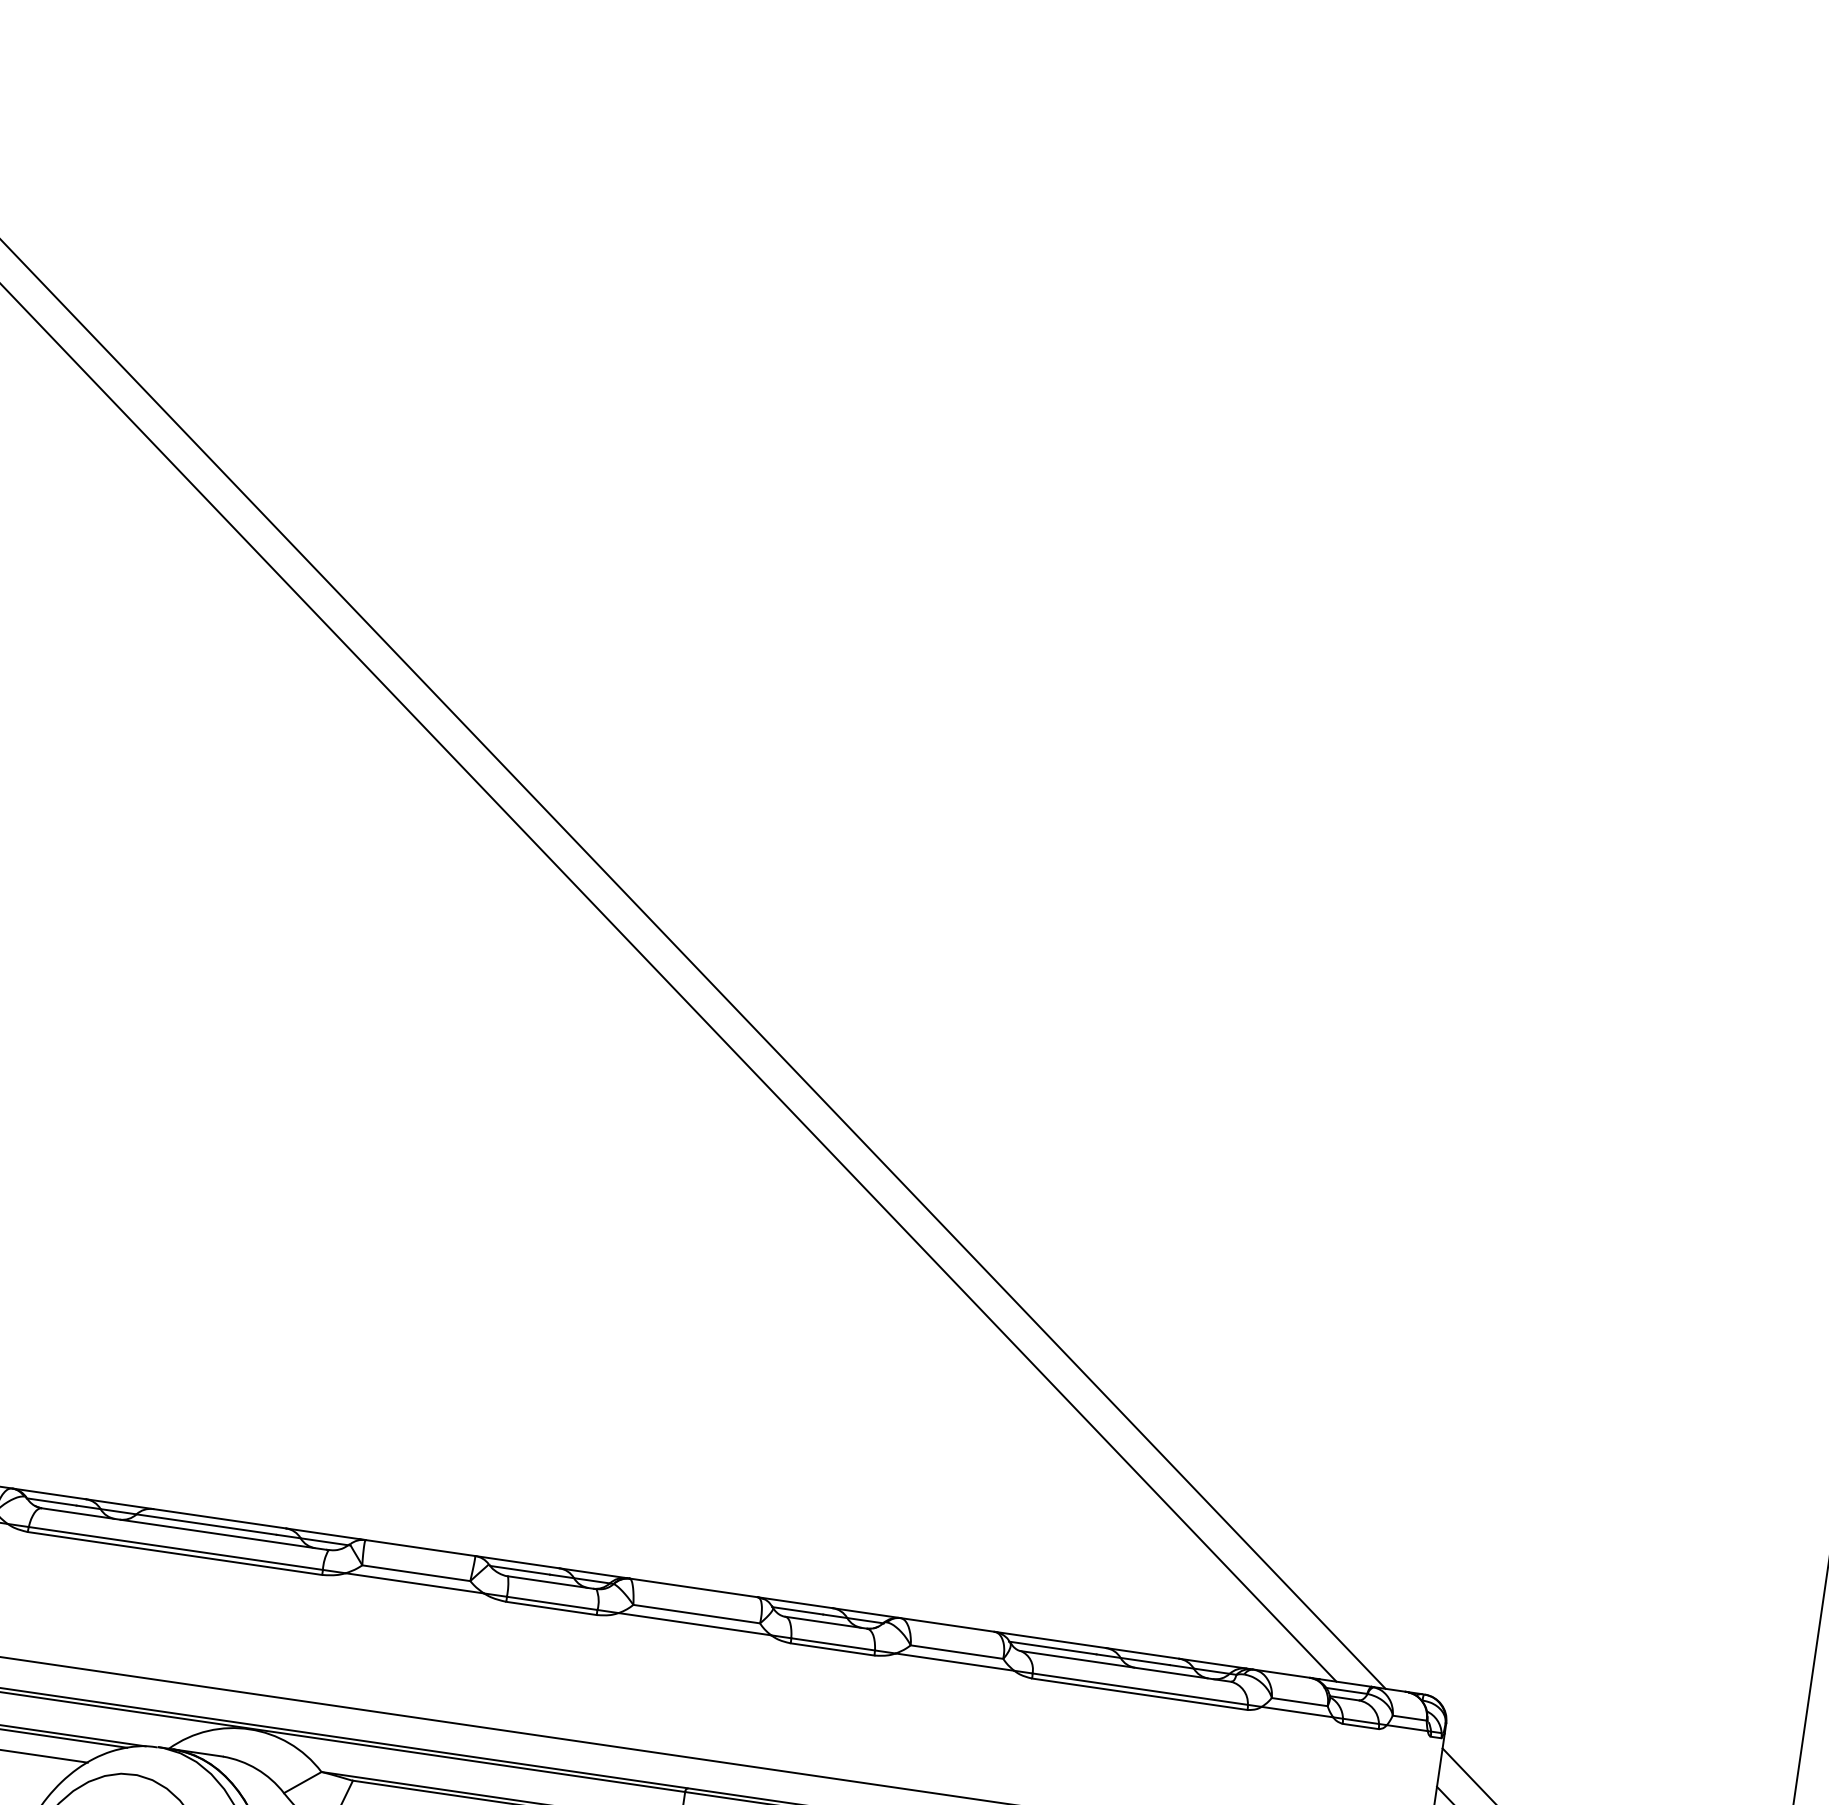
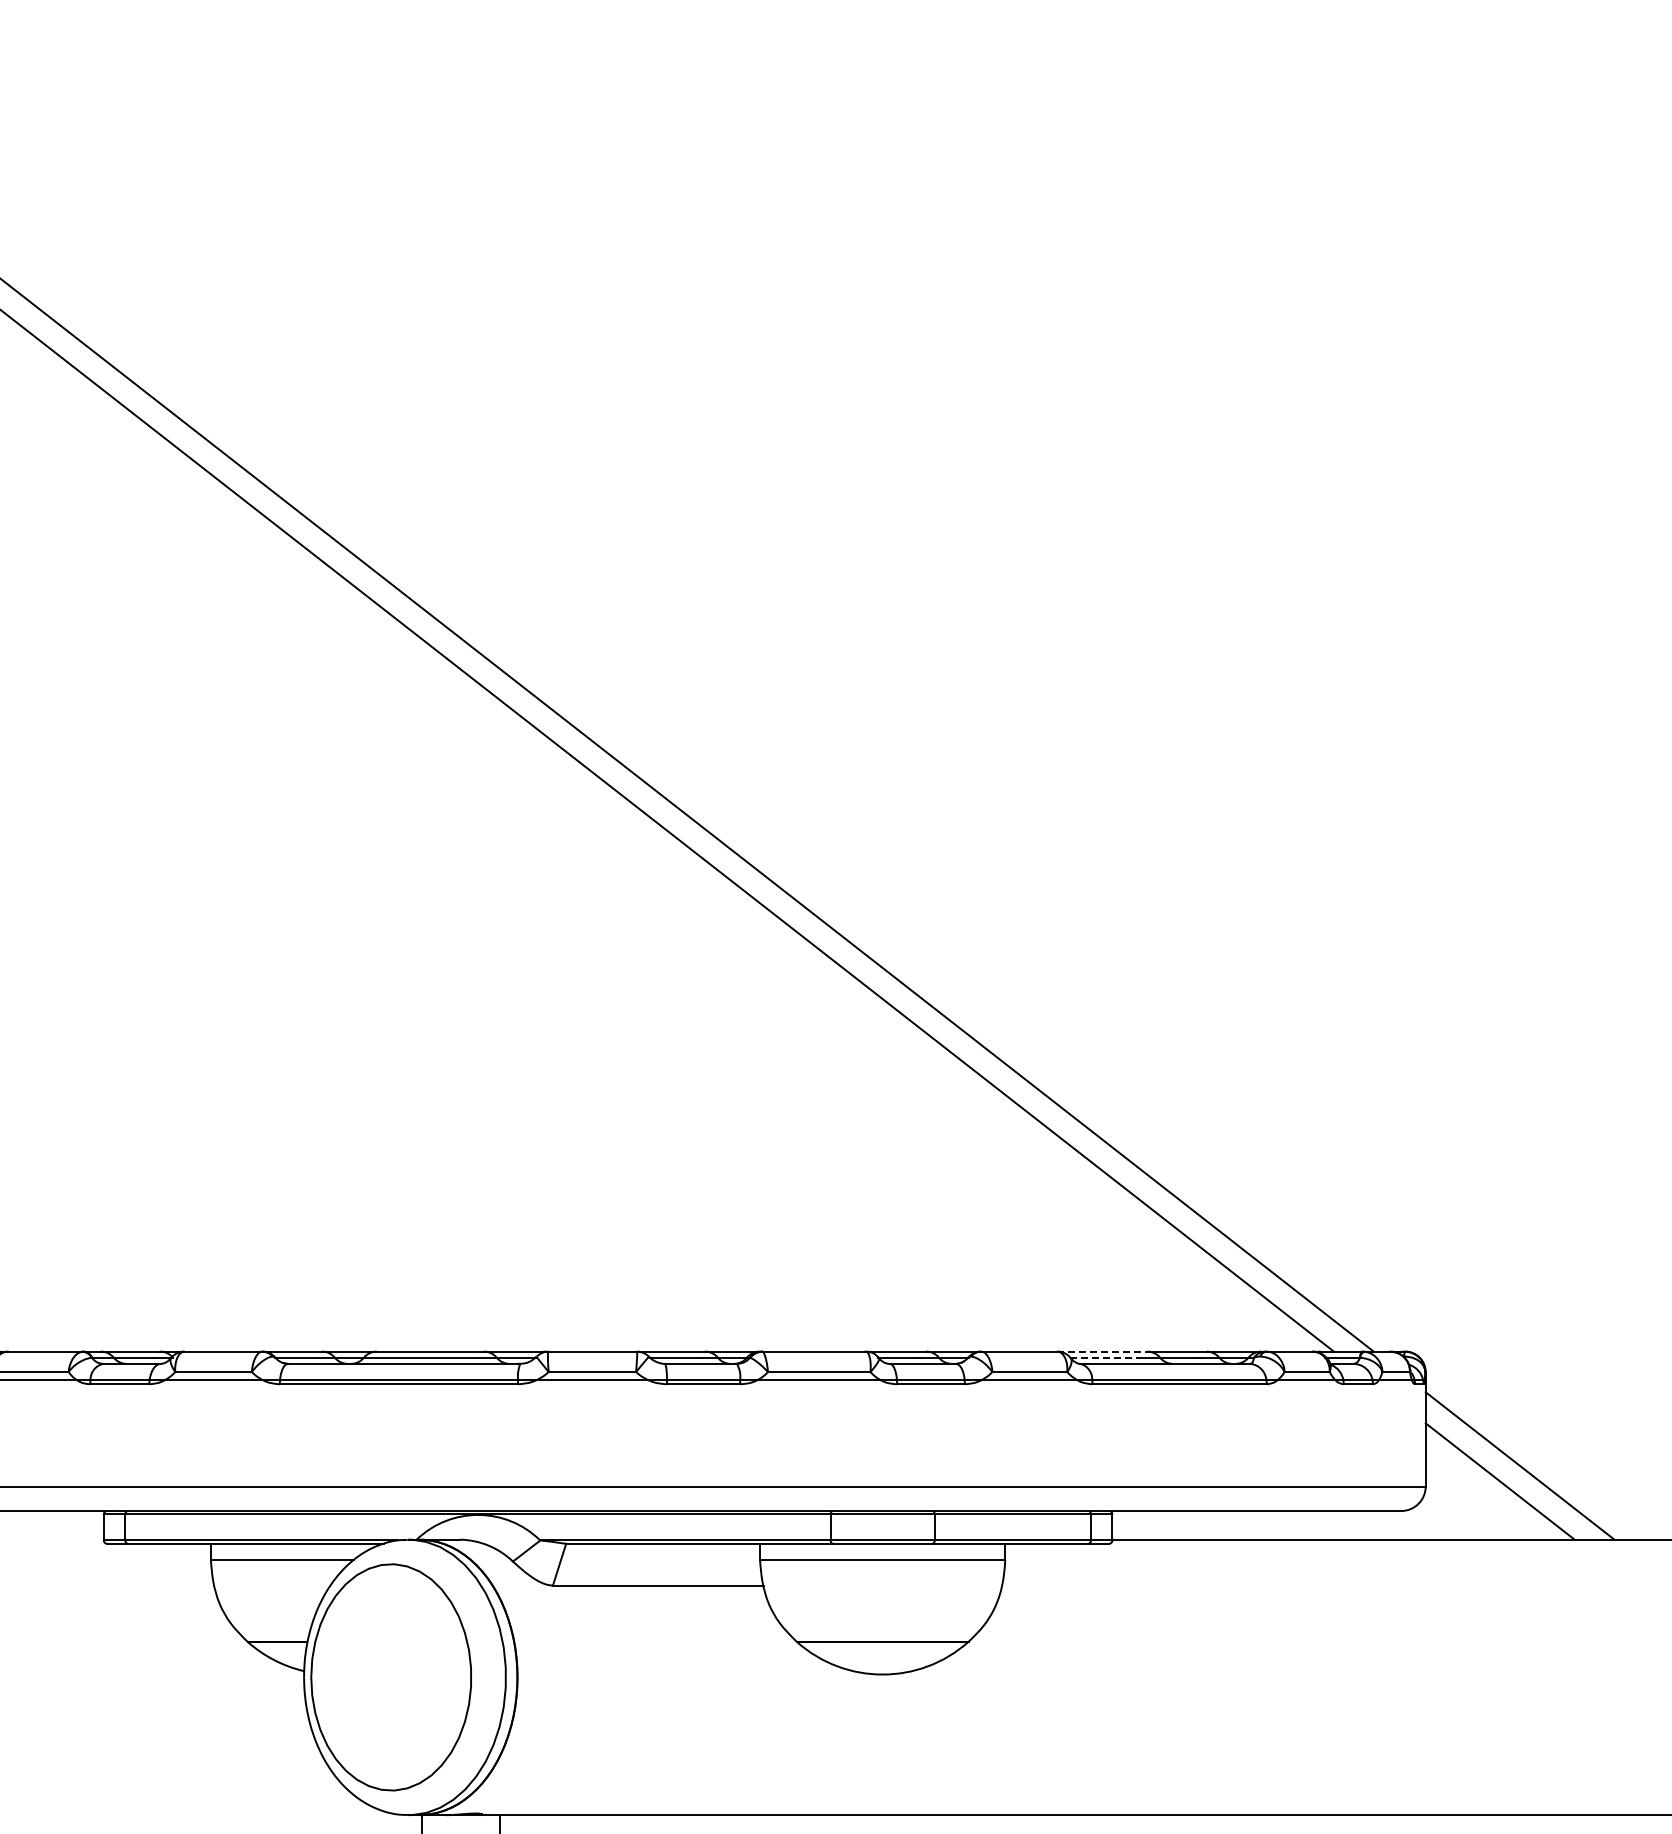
line: (1050, 1639) -> (1102, 1351), solid -> dashed
line: (1053, 1647) -> (1105, 1357), solid -> dashed

